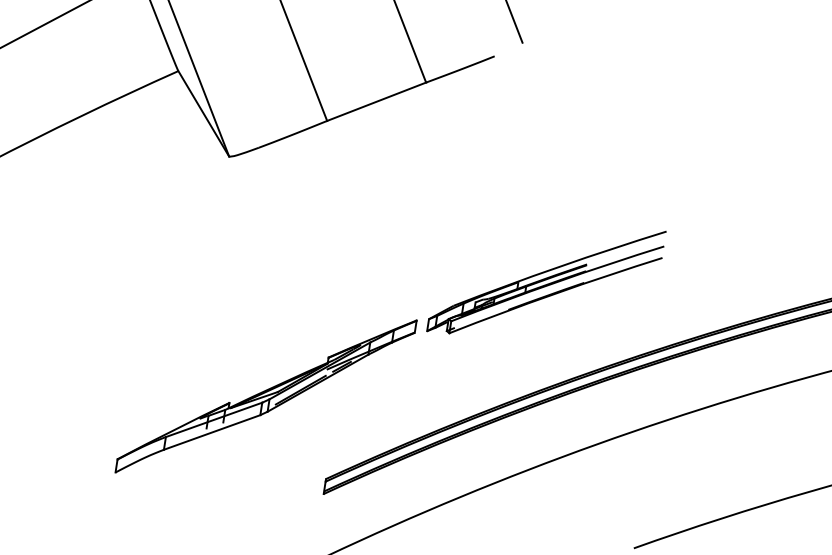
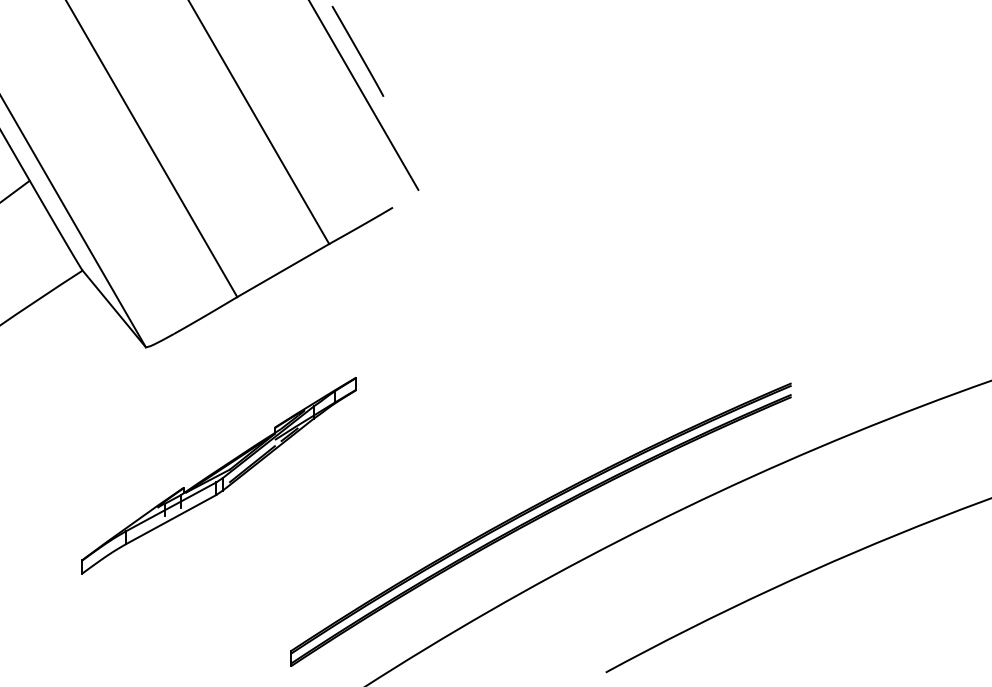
part: (546, 281) -> (478, 422), removed
part: (265, 396) -> (218, 475), moved

